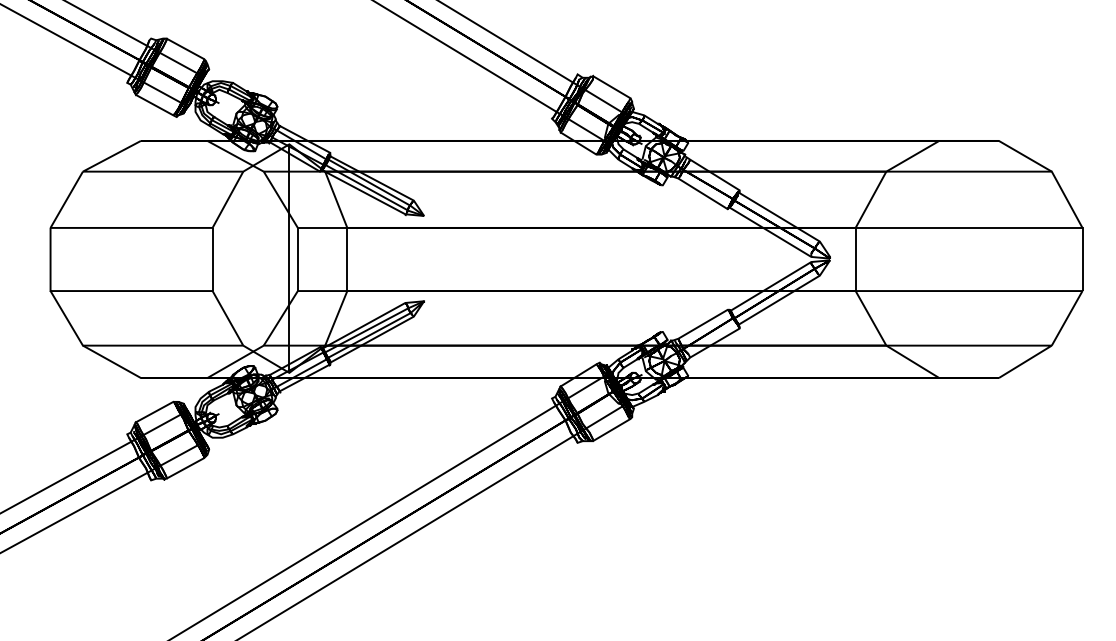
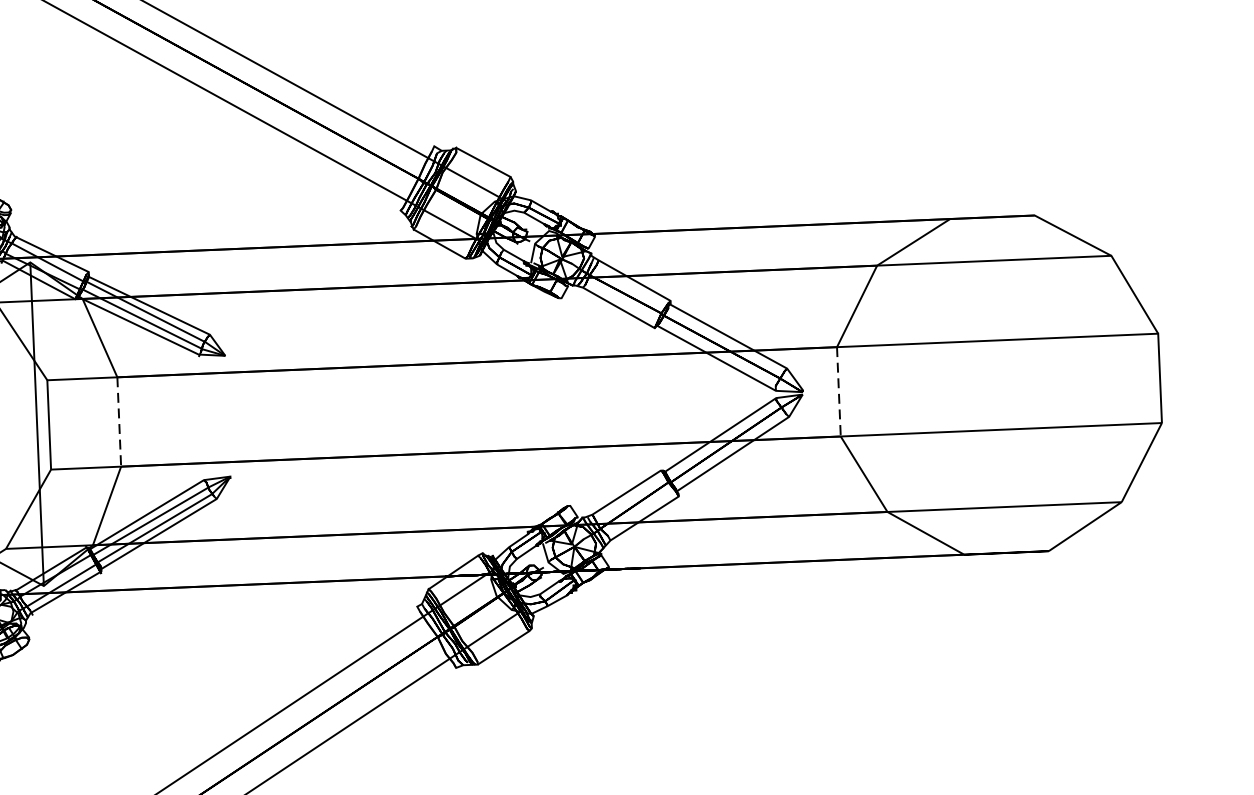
line: (347, 259) -> (119, 422), solid -> dashed
line: (855, 259) -> (838, 391), solid -> dashed

